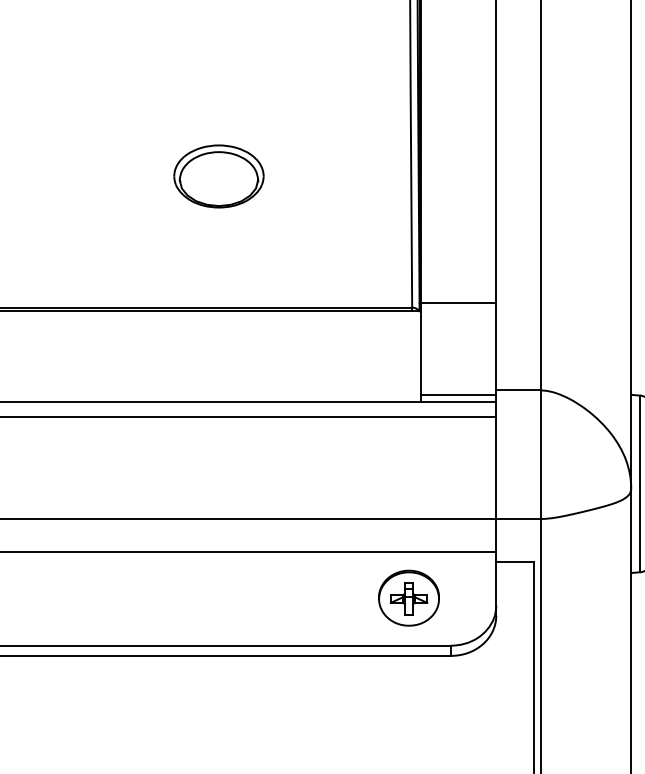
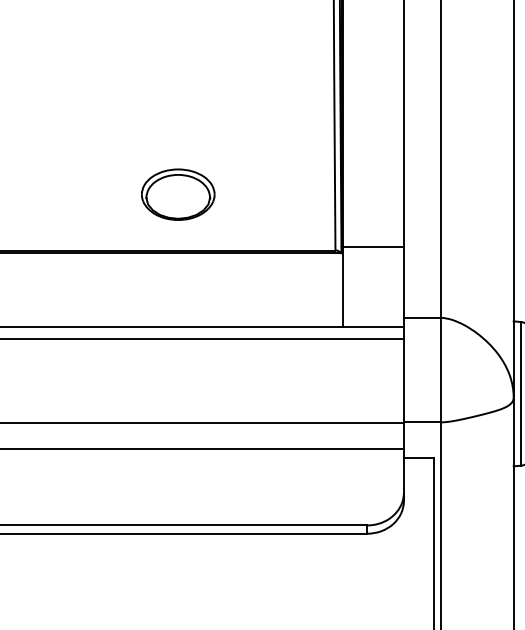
part: (219, 176) -> (178, 194), moved
line: (457, 394) -> (372, 321), removed
part: (408, 597) -> (332, 486), removed

